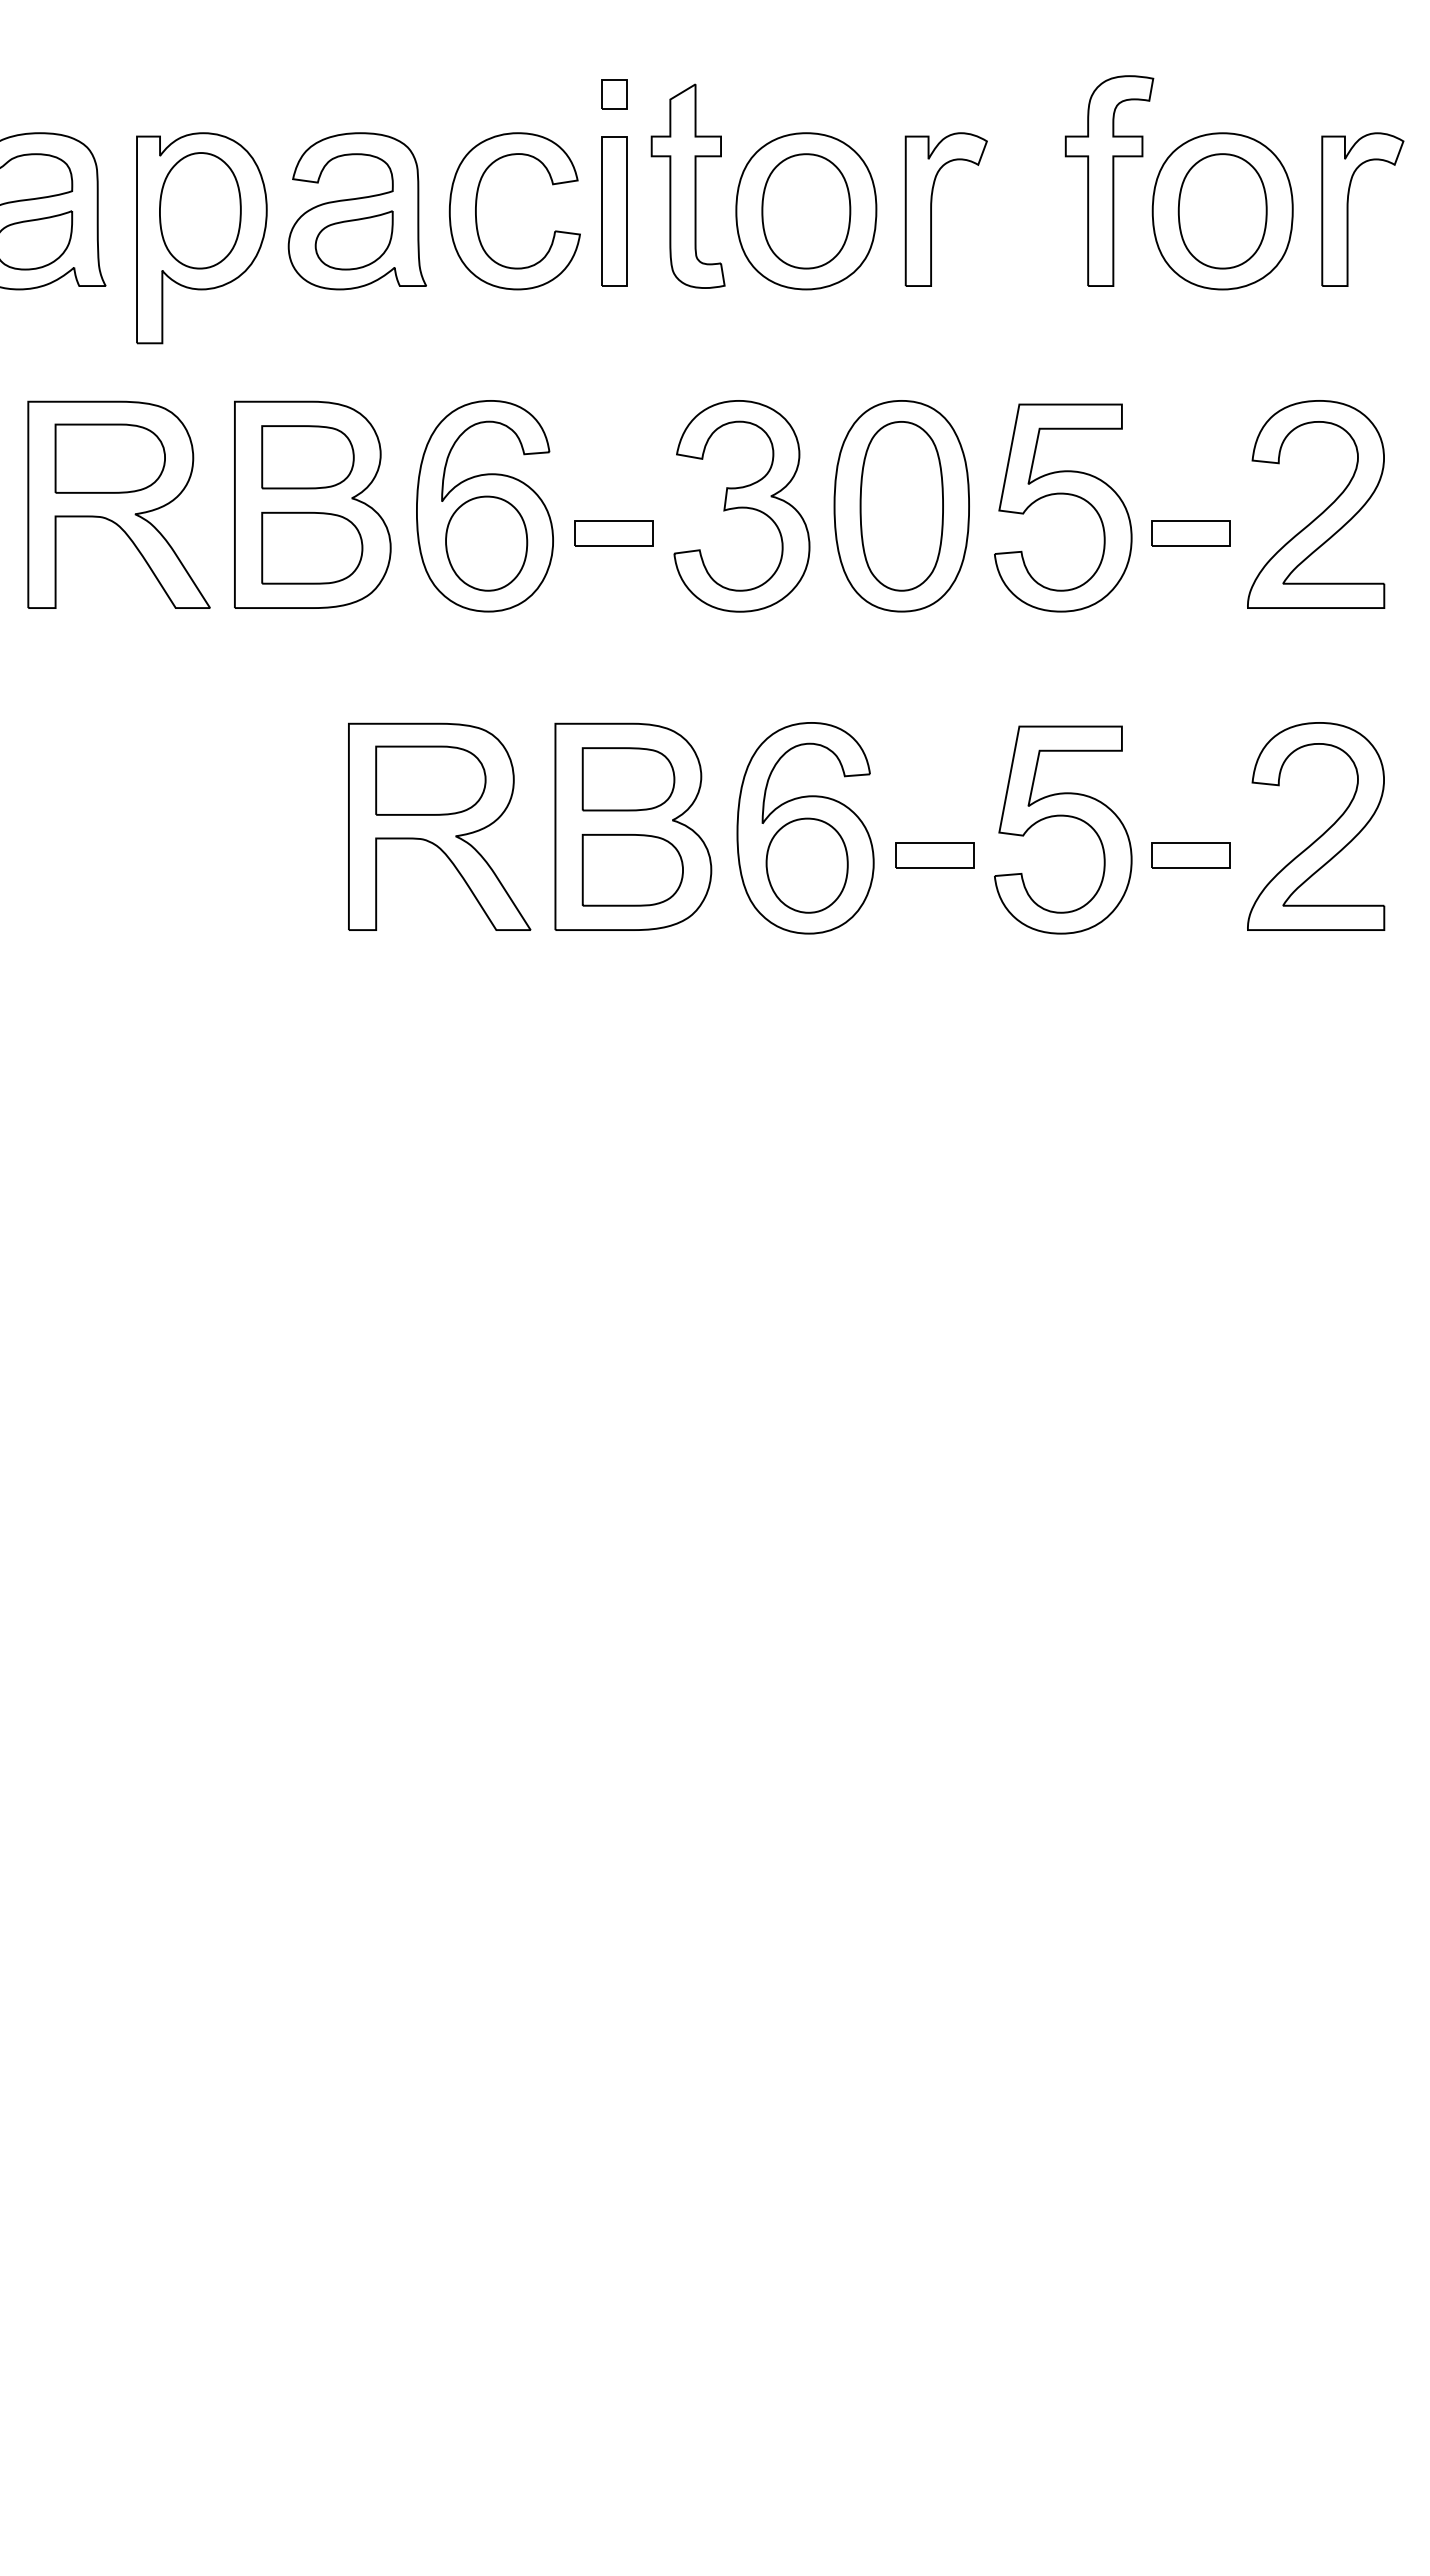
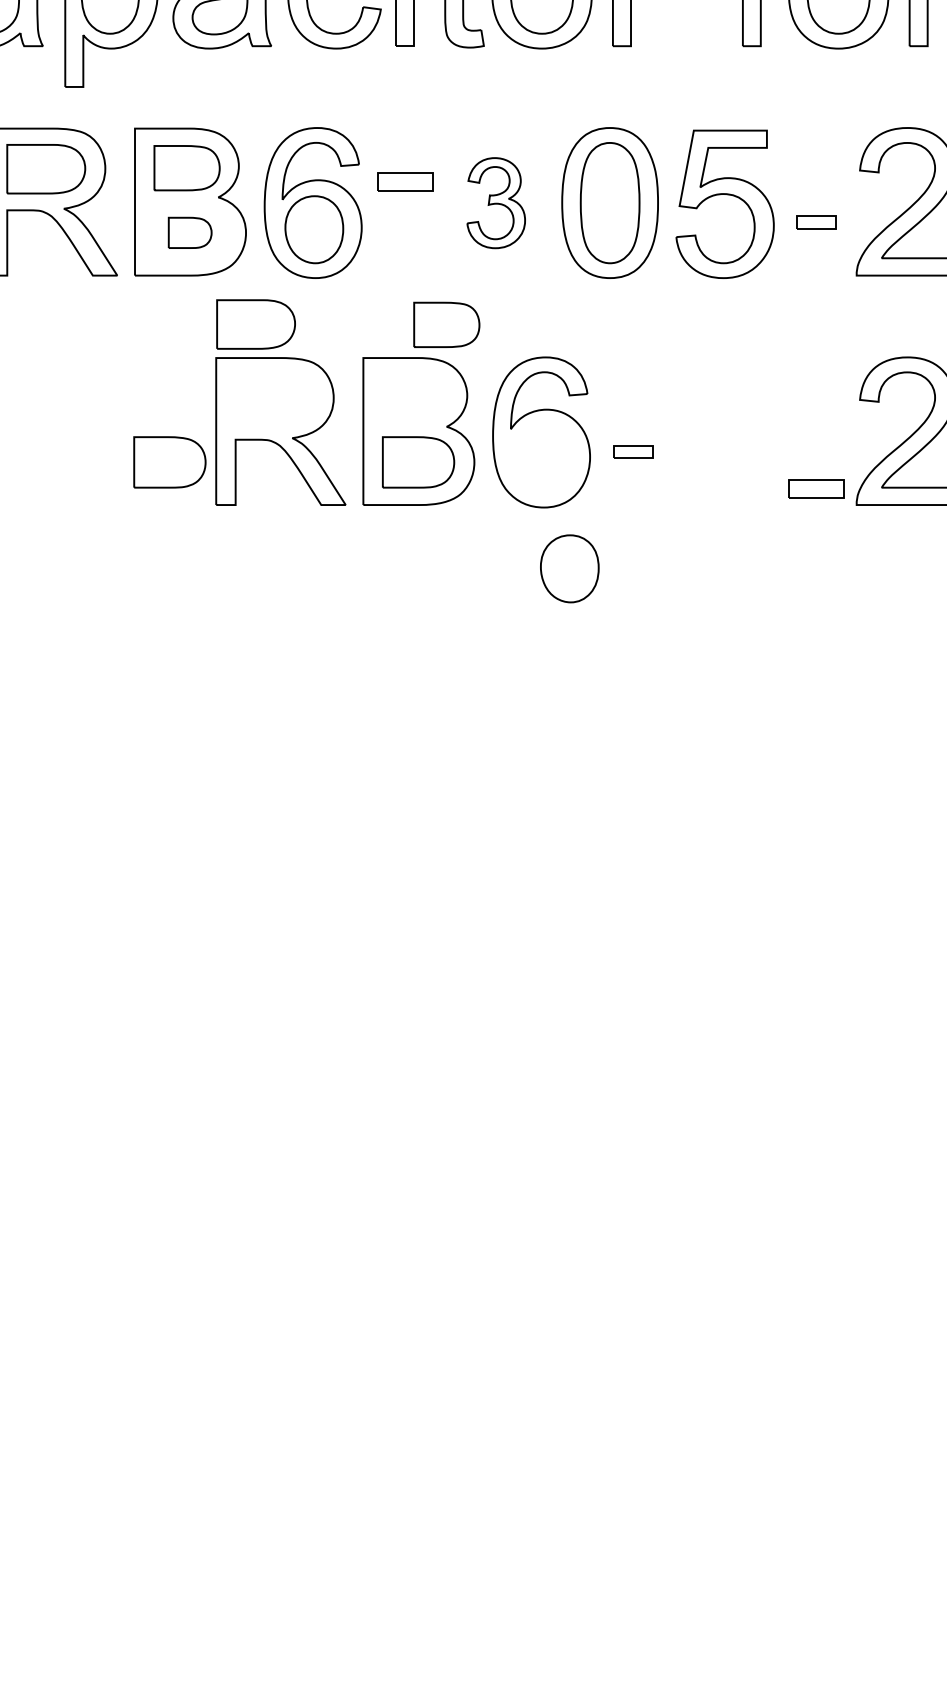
part: (741, 506) -> (495, 203), size x0.6
part: (613, 533) -> (404, 181), moved
part: (1190, 533) -> (815, 222), size x0.7
part: (312, 547) -> (190, 232), size x0.6
part: (628, 779) -> (446, 325), moved
part: (430, 780) -> (255, 324), moved
part: (1063, 816) -> (725, 424), removed
part: (934, 855) -> (633, 451), size x0.7
part: (1190, 855) -> (815, 488), moved
part: (806, 865) -> (569, 568), moved
part: (283, 870) -> (169, 462), added

